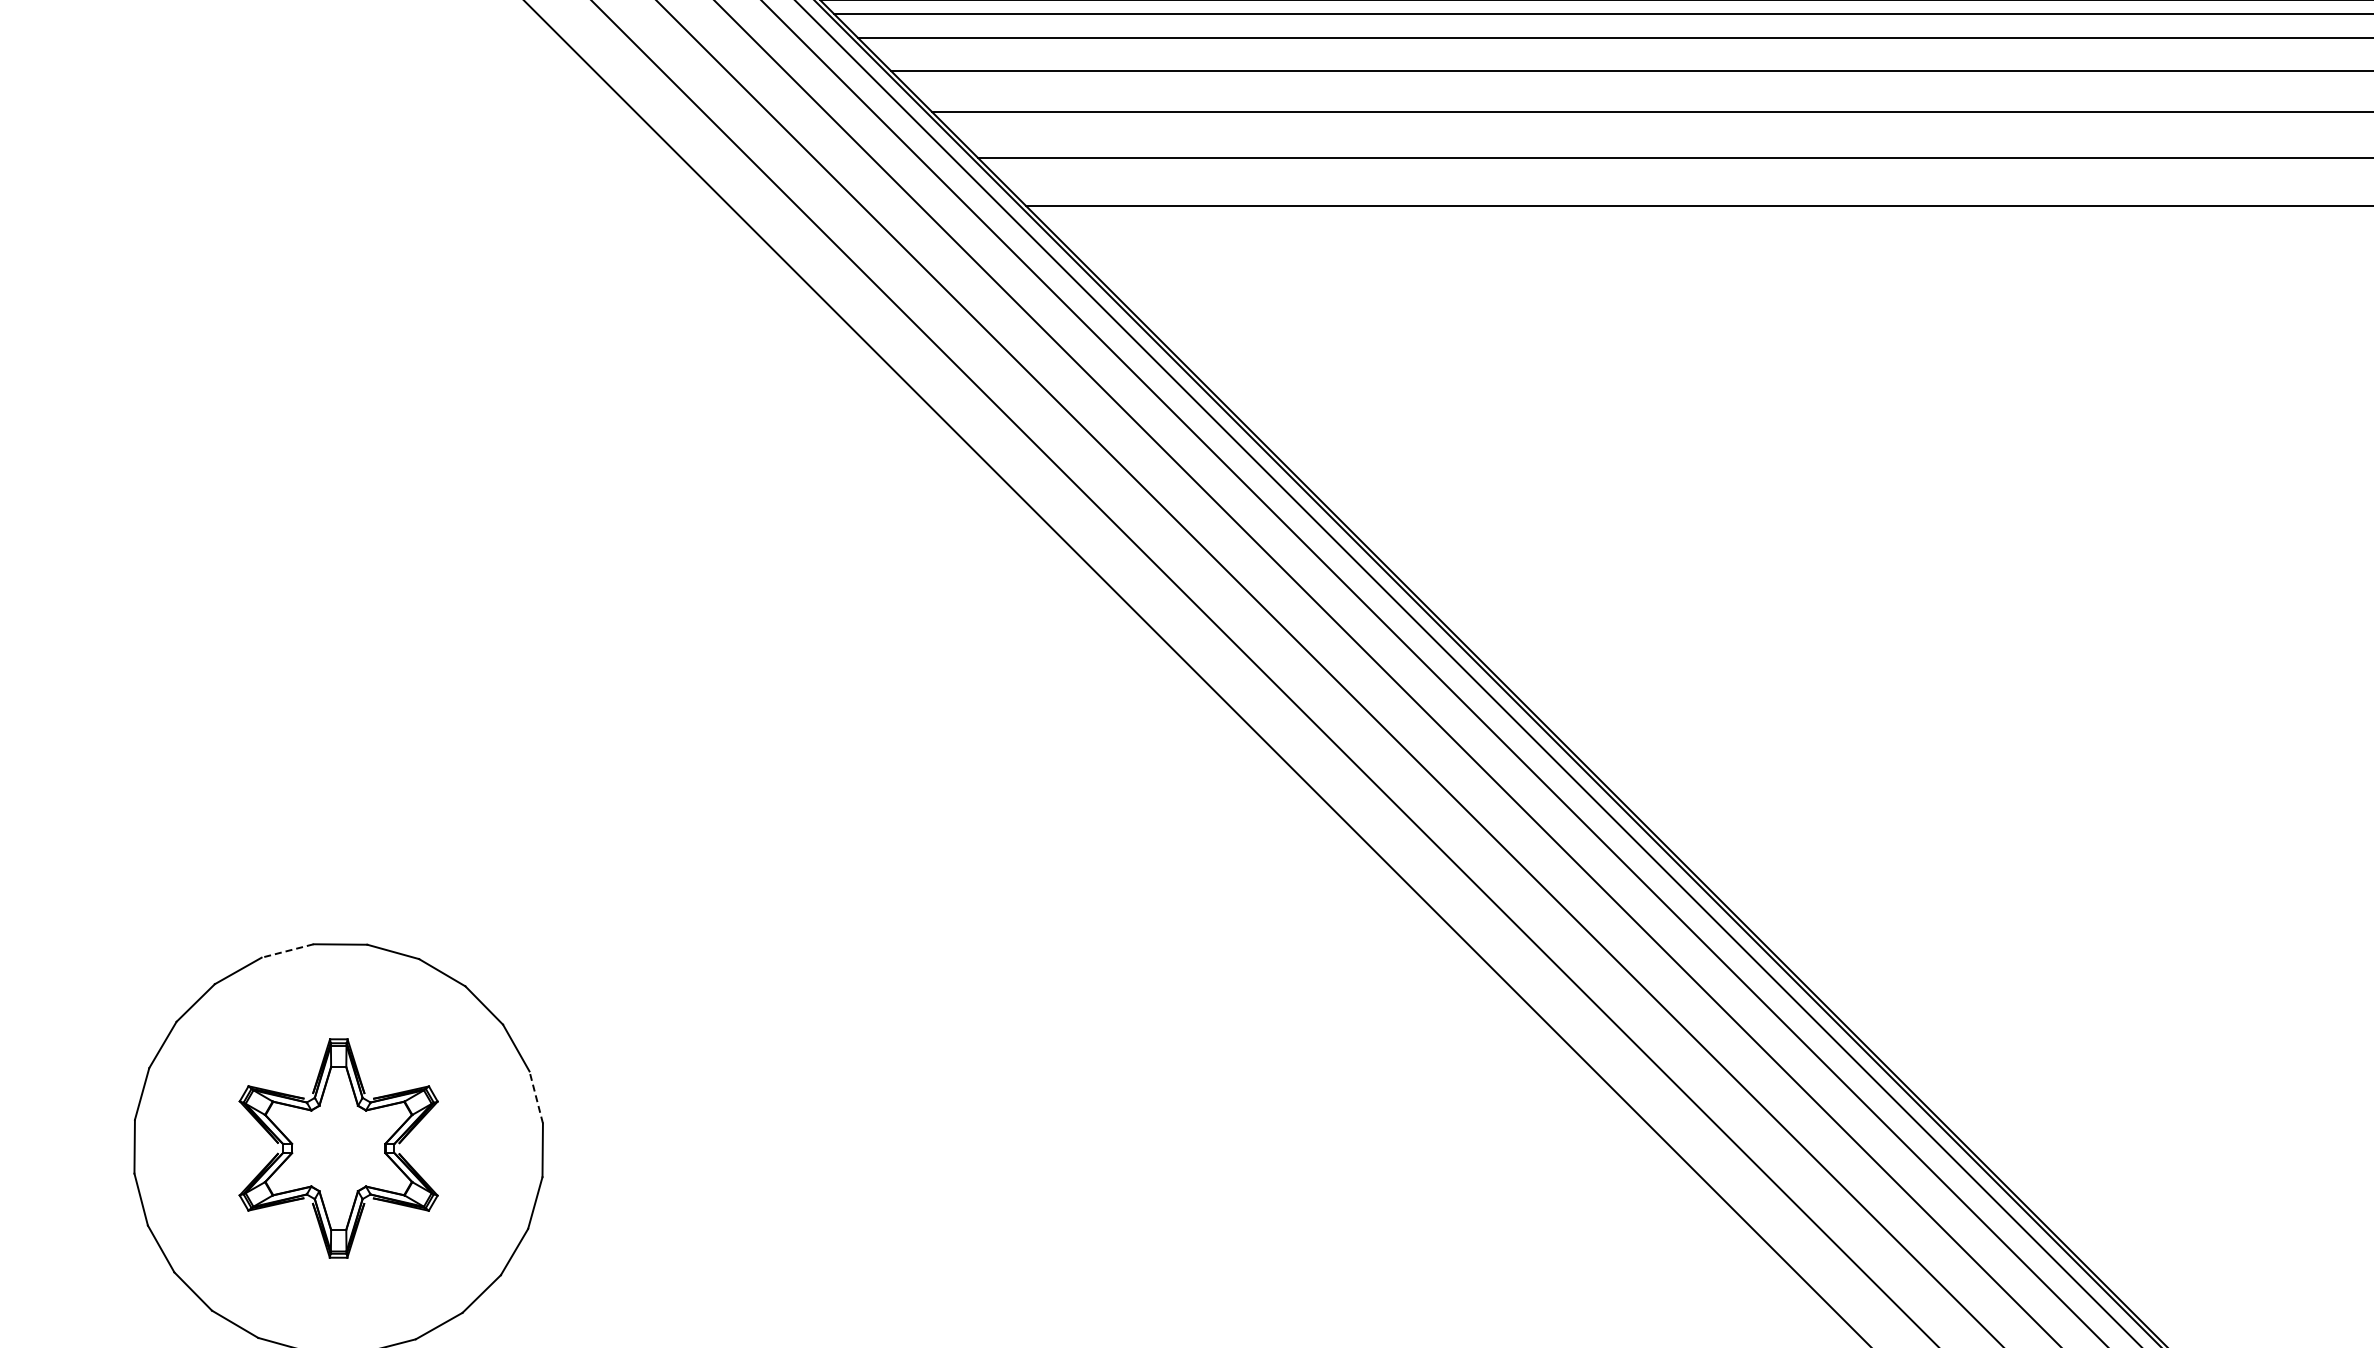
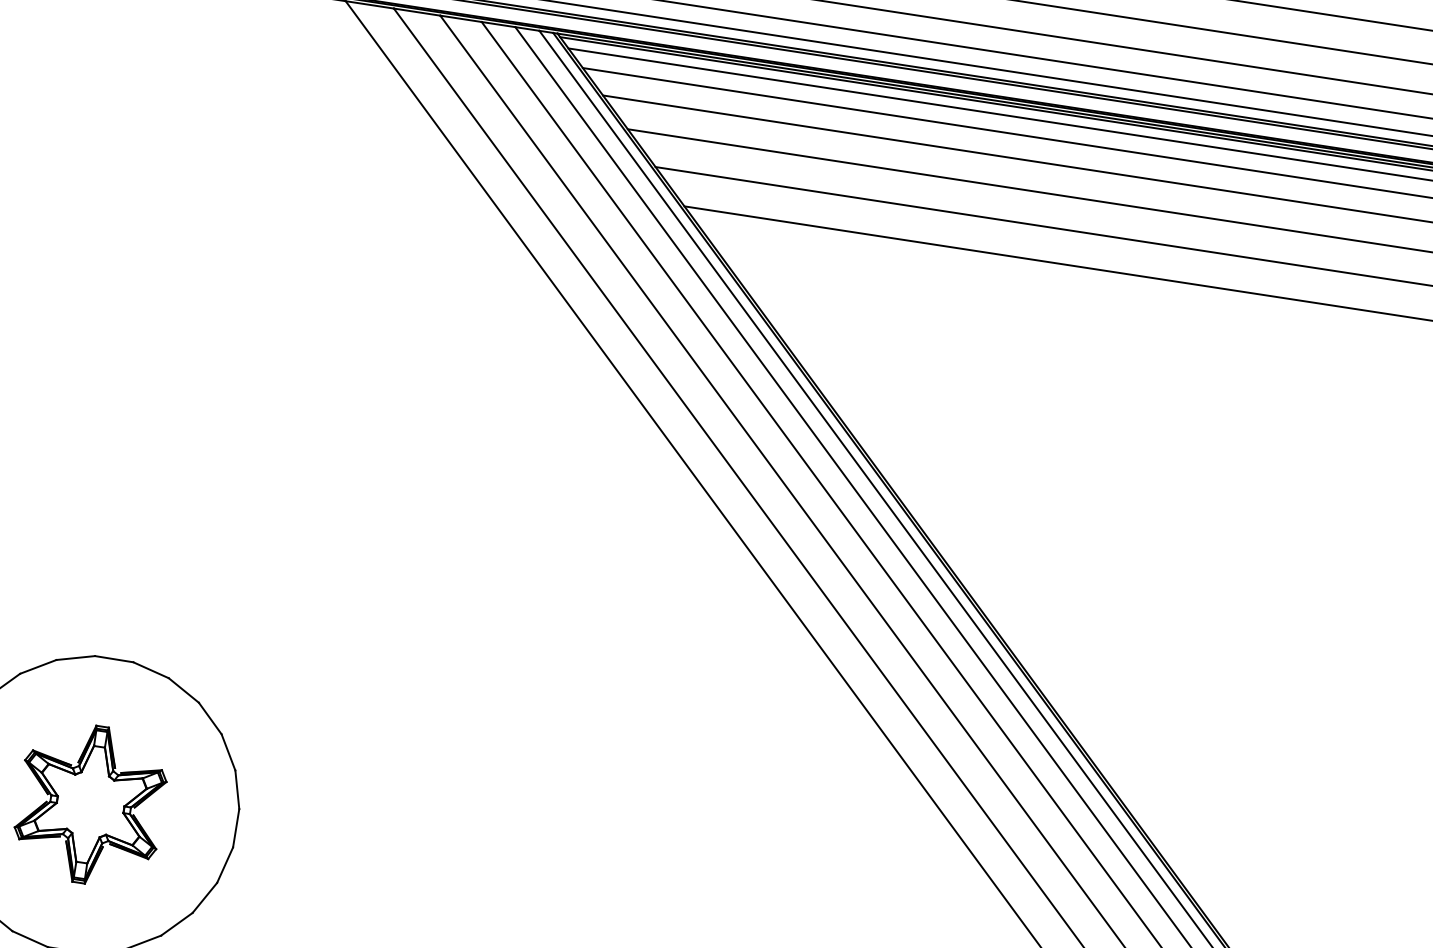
line: (287, 950) -> (75, 657), dashed -> solid
line: (536, 1097) -> (237, 789), dashed -> solid

